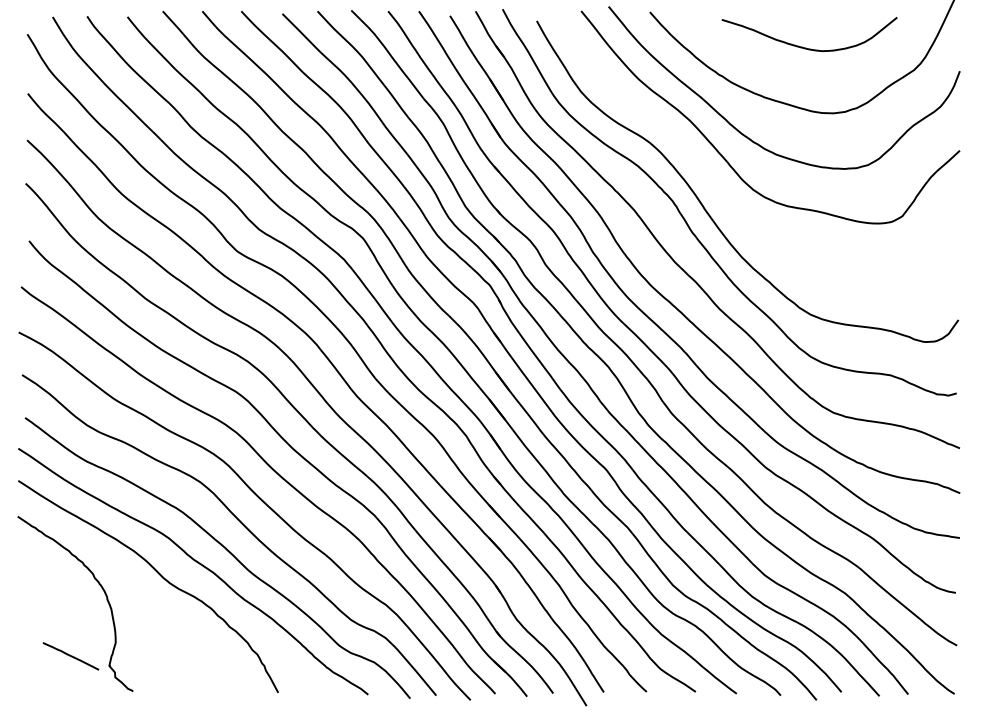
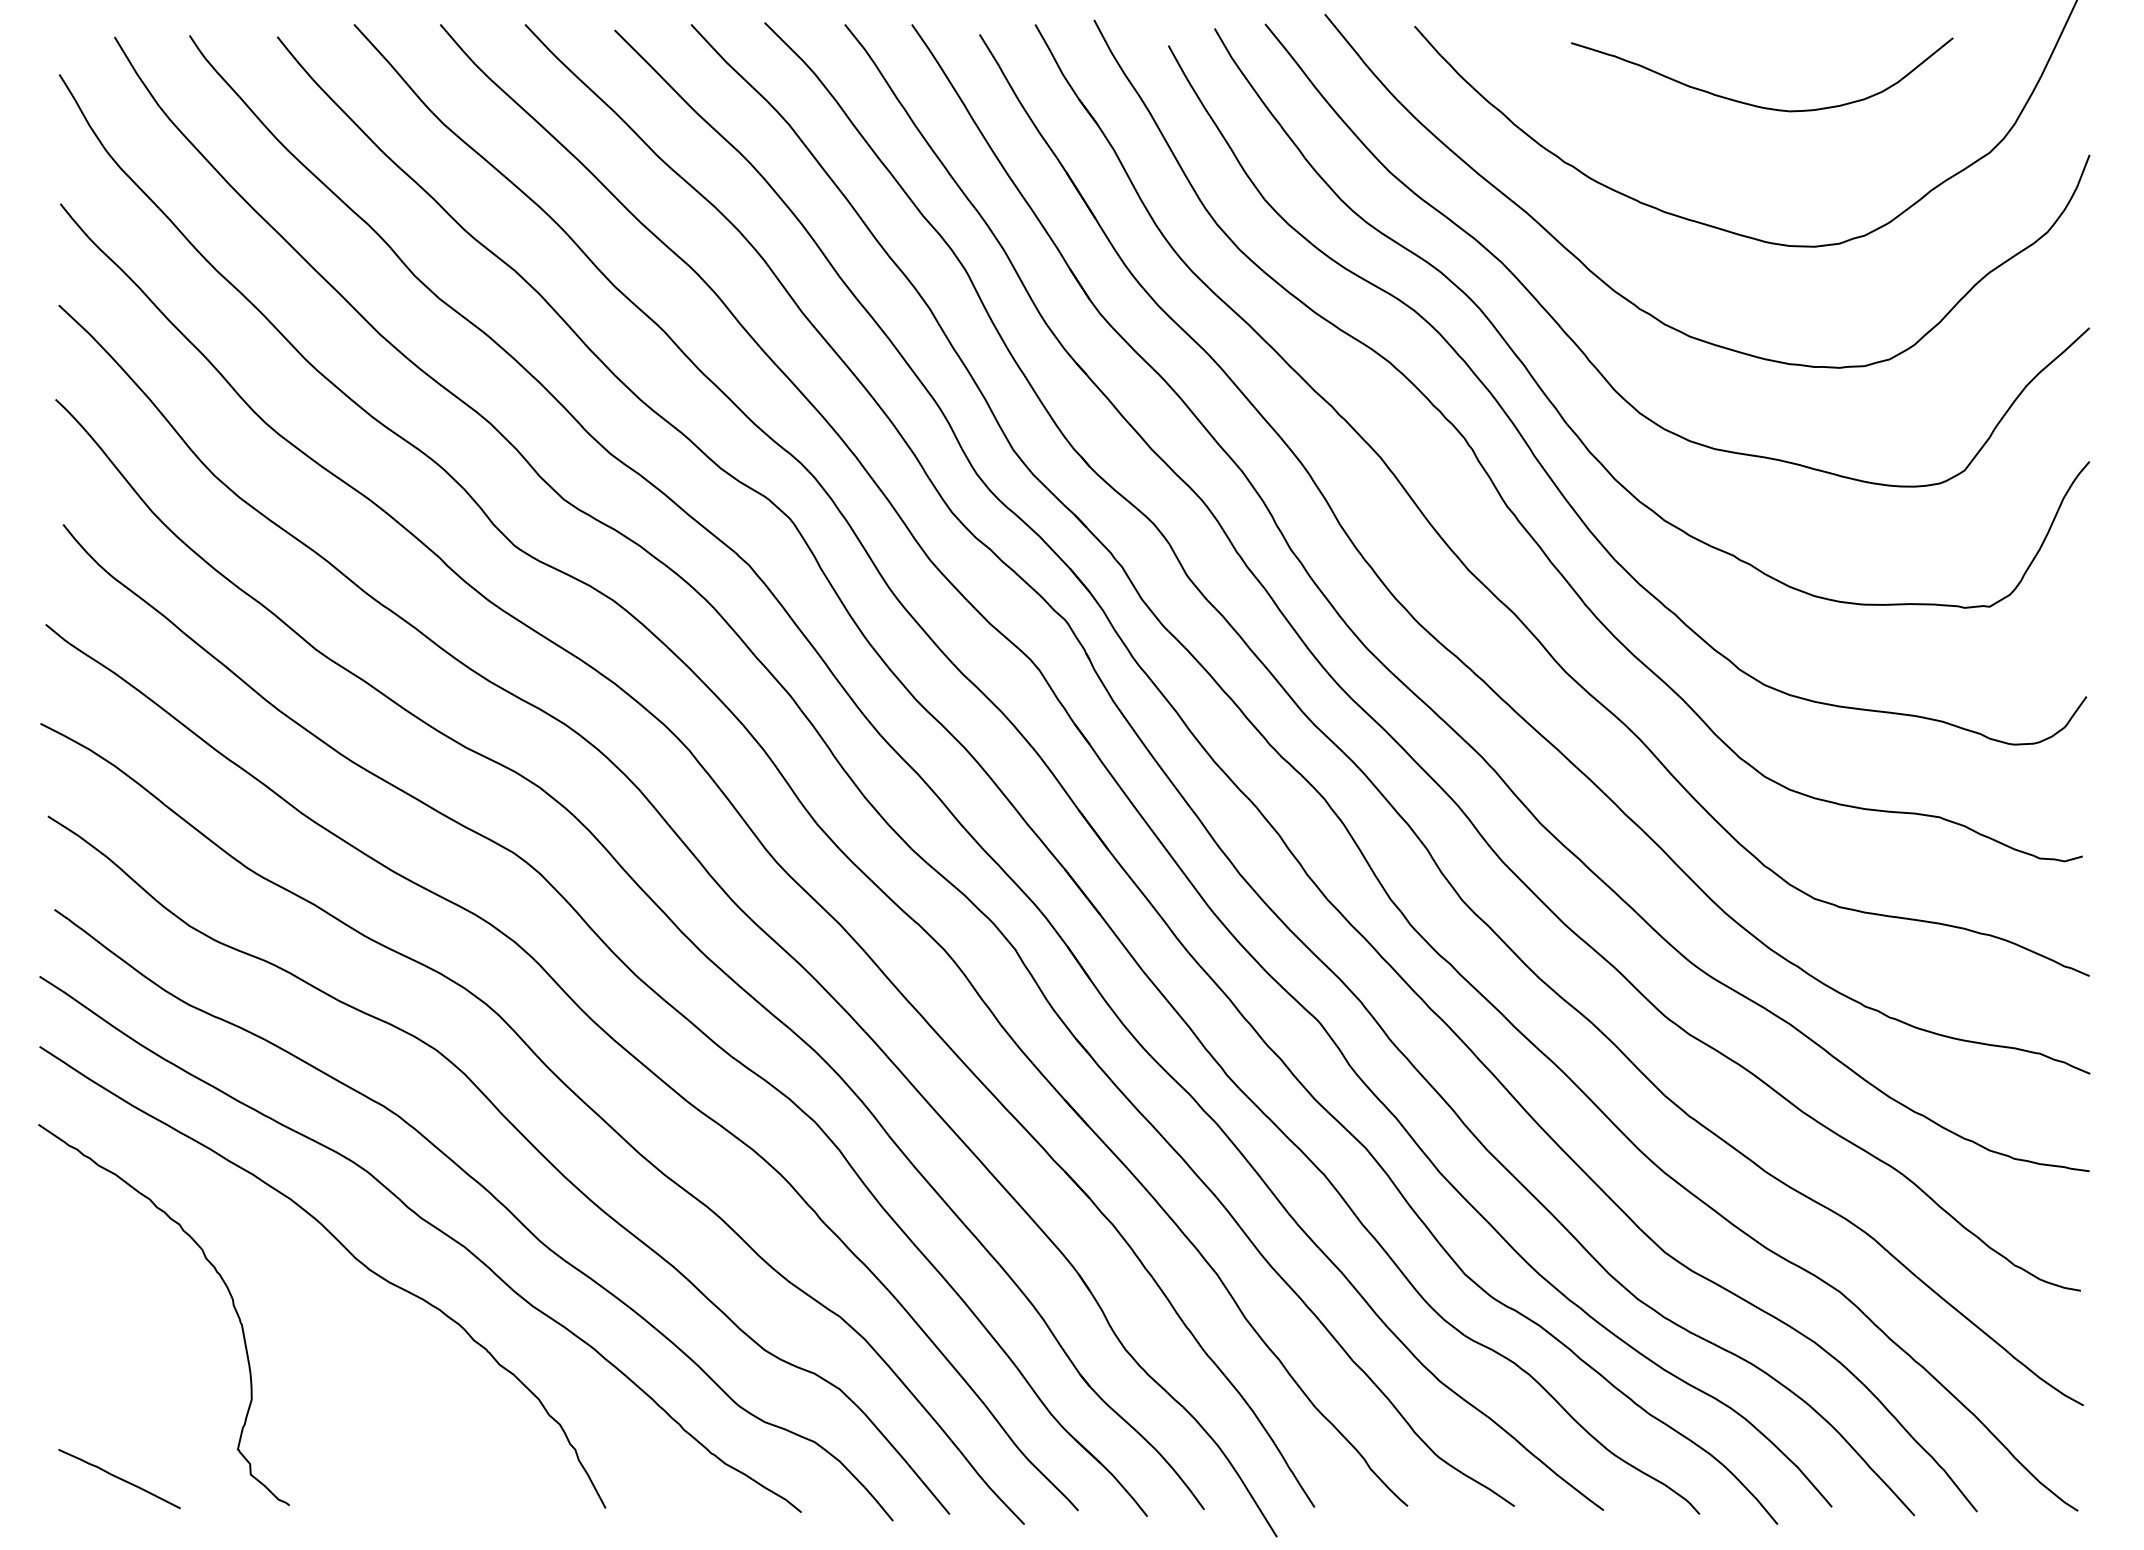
curve: (711, 181) -> (1548, 395), added
line: (70, 656) -> (118, 1479), moved

